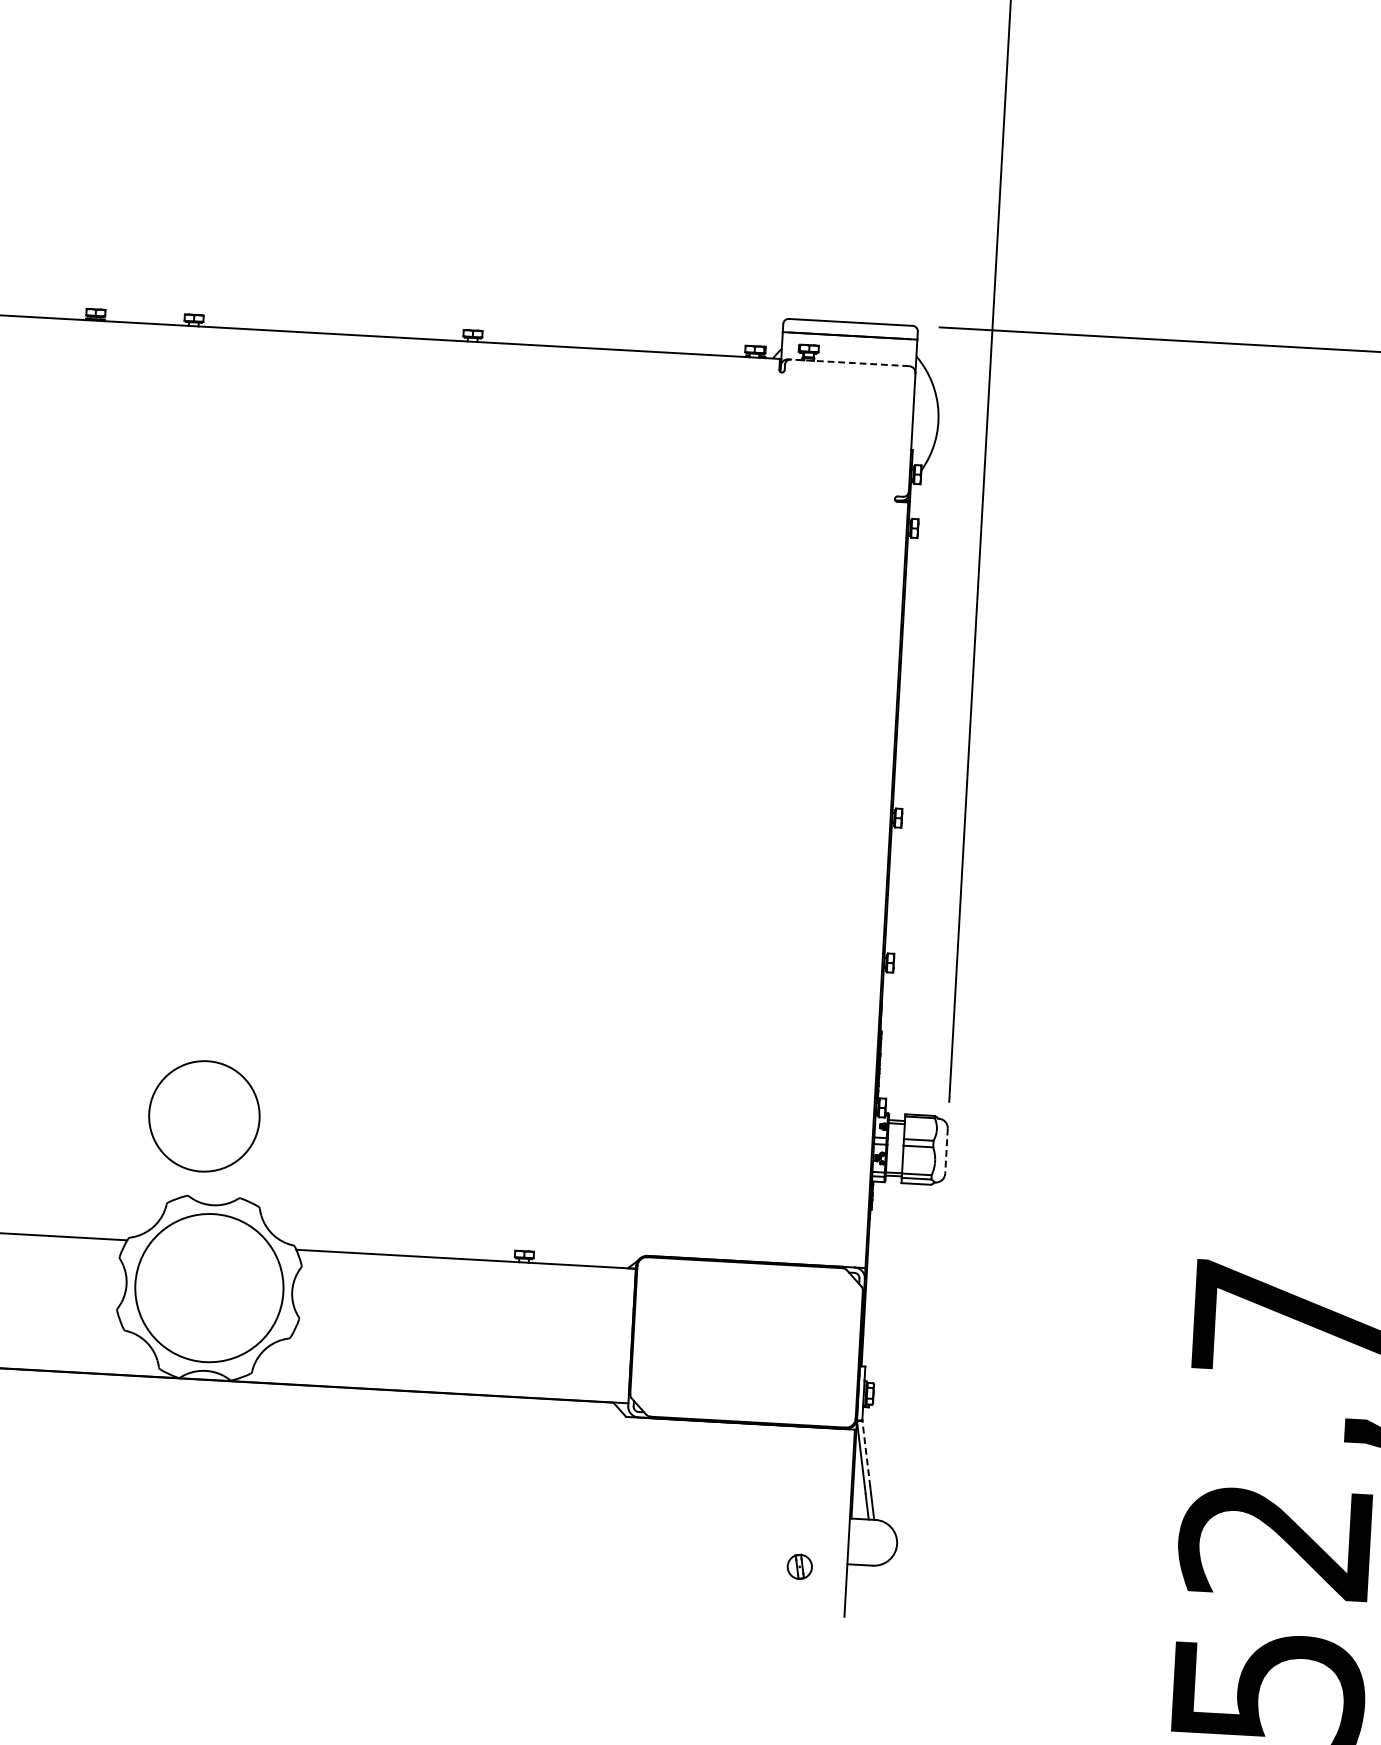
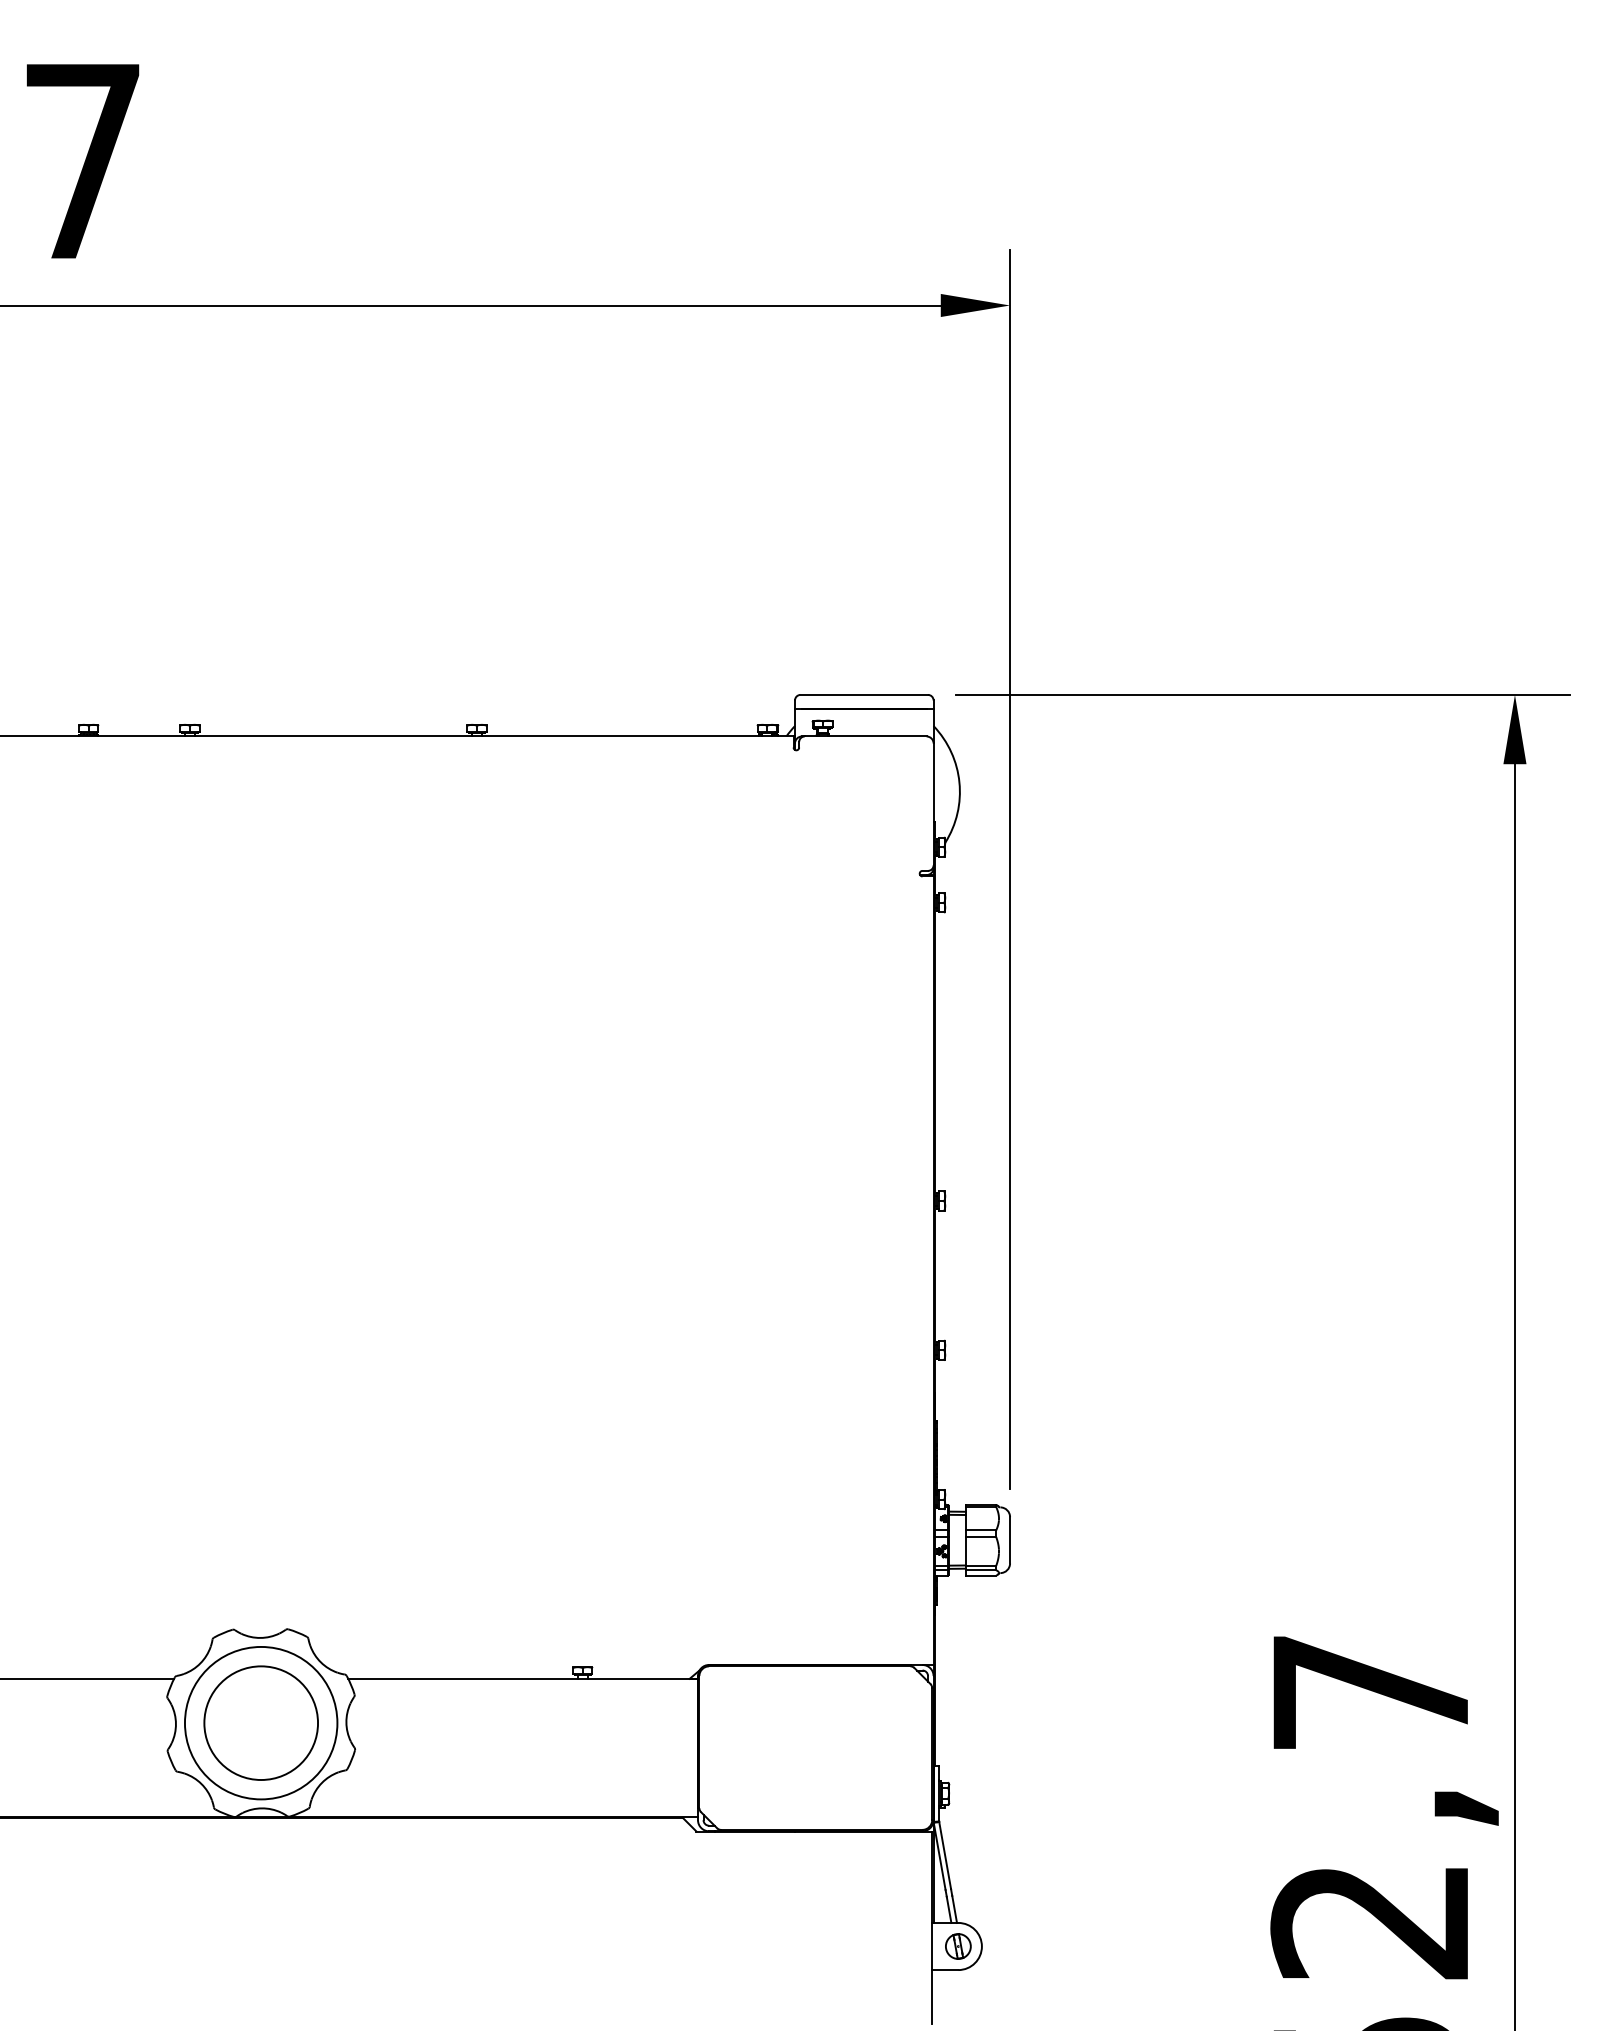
line: (849, 362) -> (865, 736), dashed -> solid
circle: (203, 1115) -> (260, 1722), moved
line: (946, 1151) -> (1010, 1540), dashed -> solid
line: (866, 1452) -> (945, 1854), dashed -> solid
part: (799, 1566) -> (958, 1946), moved

